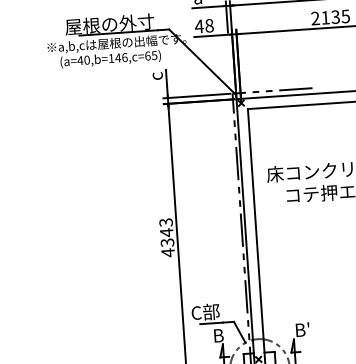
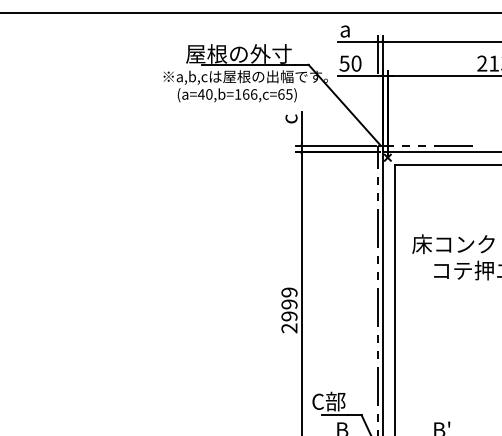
text: (204, 25) -> (350, 63), 48 -> 50
text: (117, 58) -> (245, 94), (a=40,b=146,c=65) -> (a=40,b=166,c=65)
text: (167, 237) -> (289, 310), 4343 -> 2999

